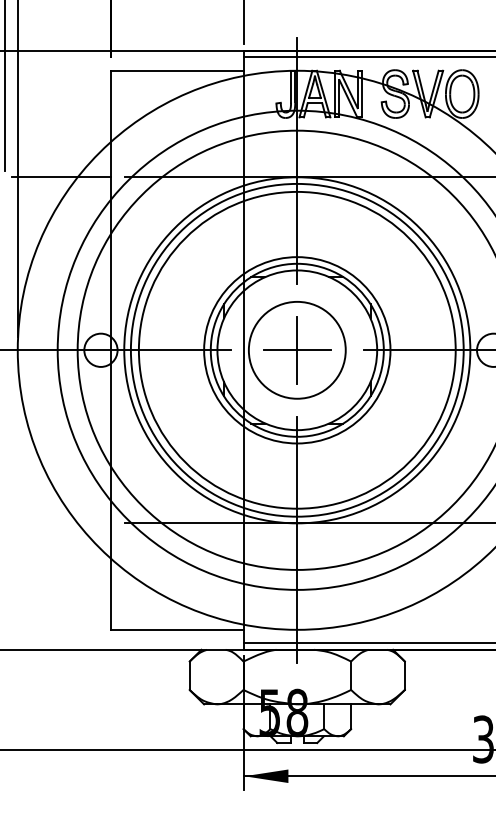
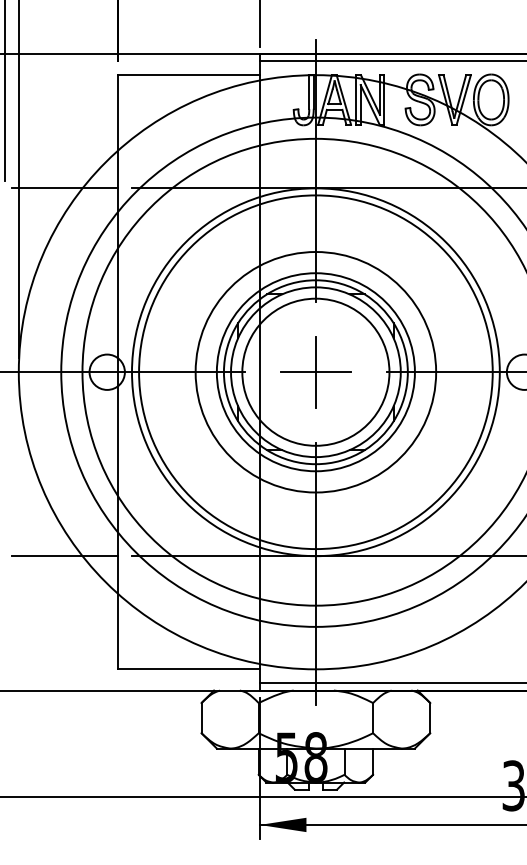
circle: (297, 350) -> (316, 372), size x0.71
circle: (297, 350) -> (316, 372), size x1.43
line: (61, 523) -> (65, 556), added

